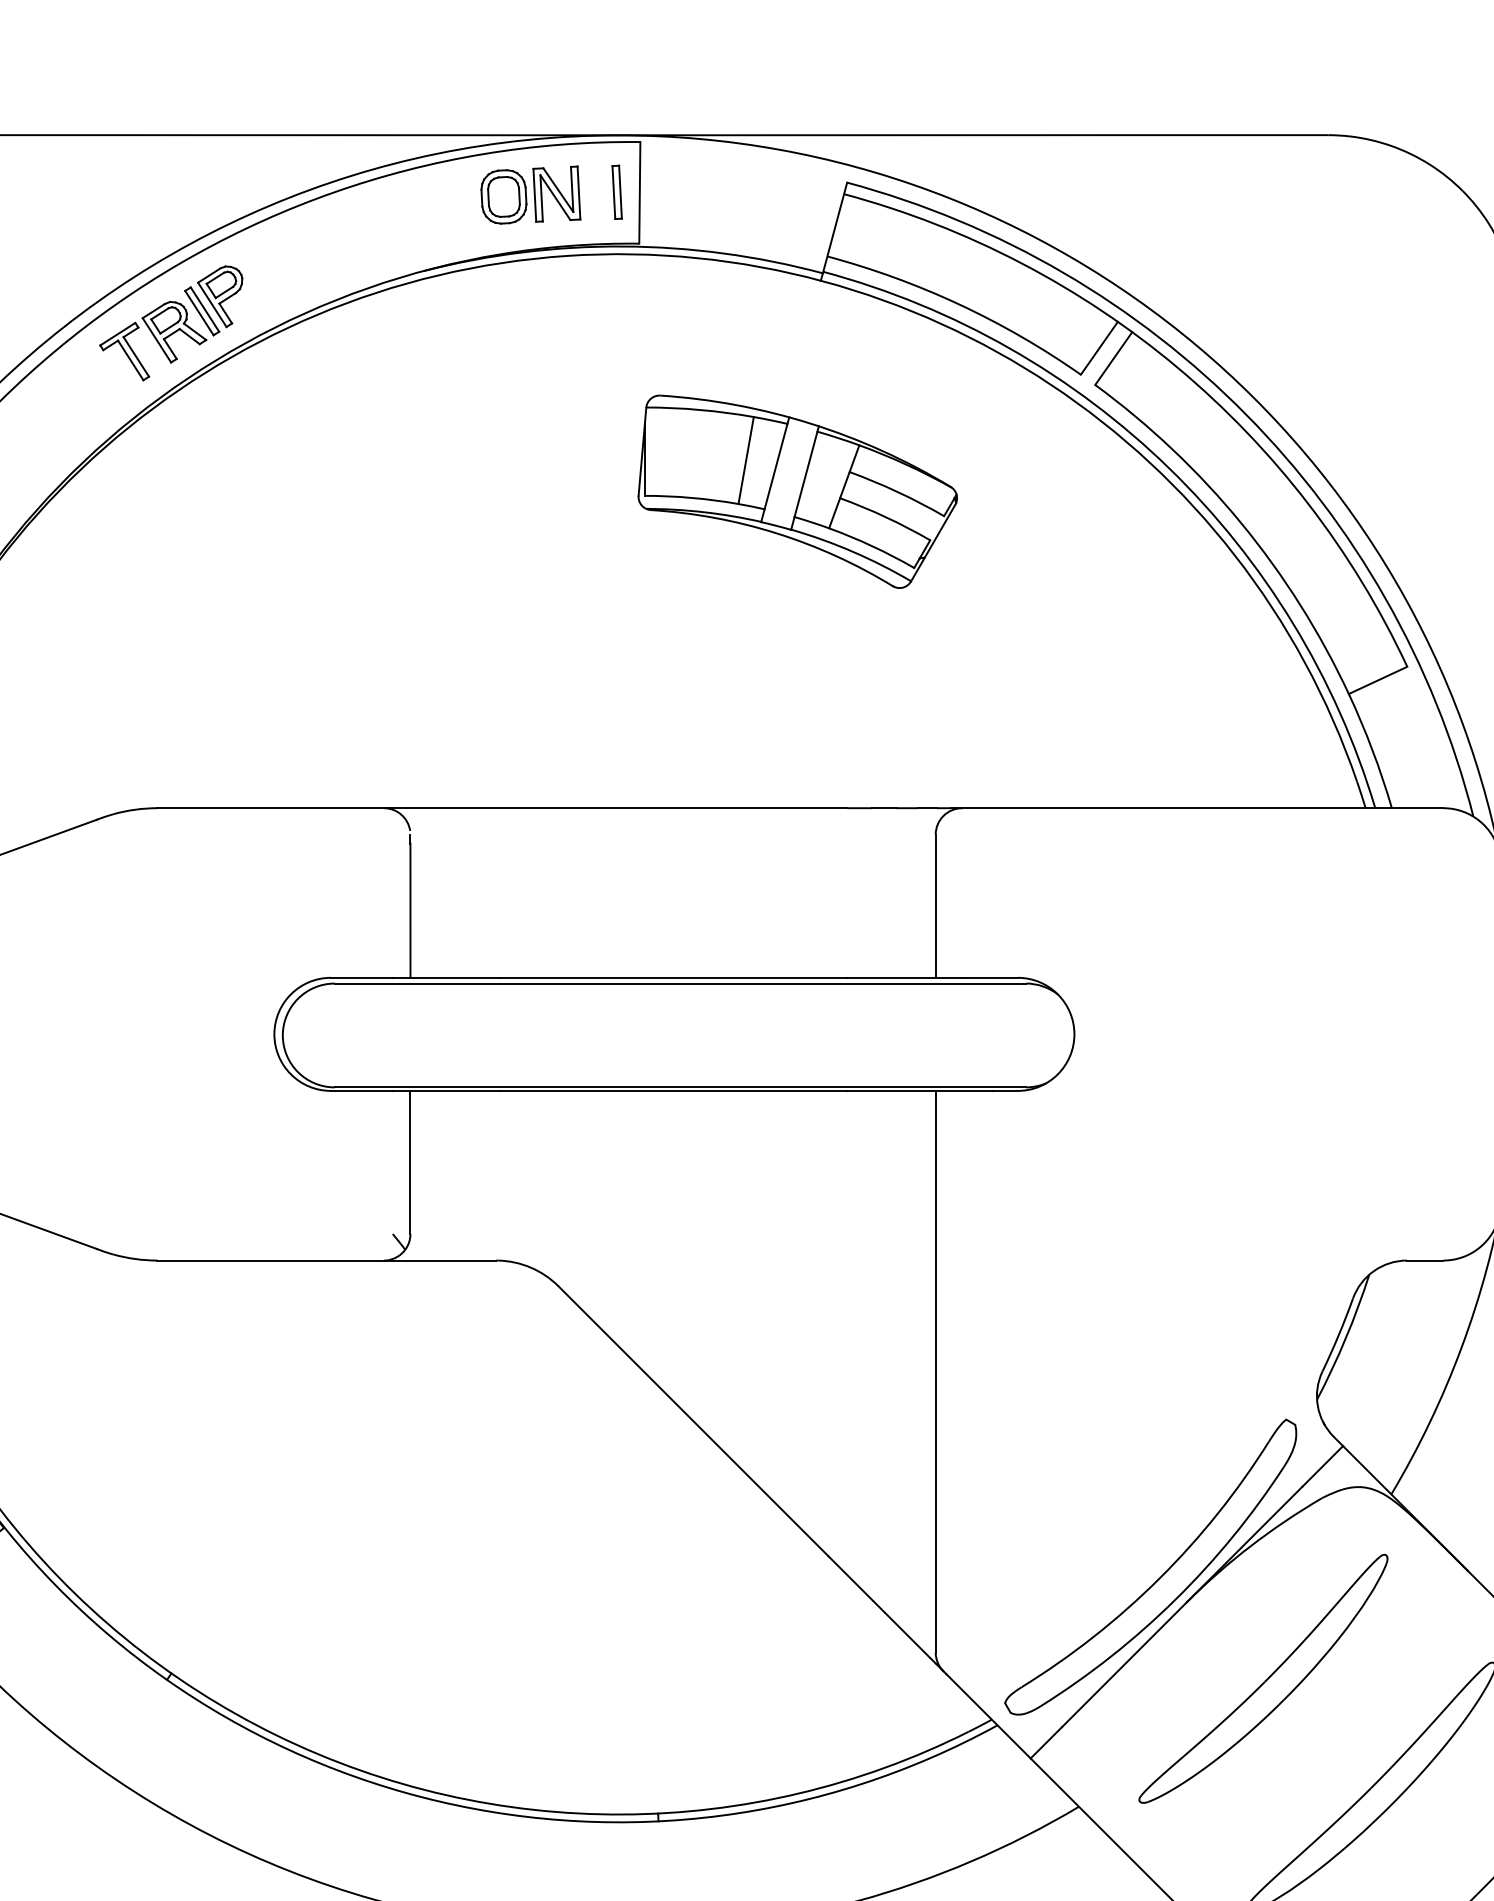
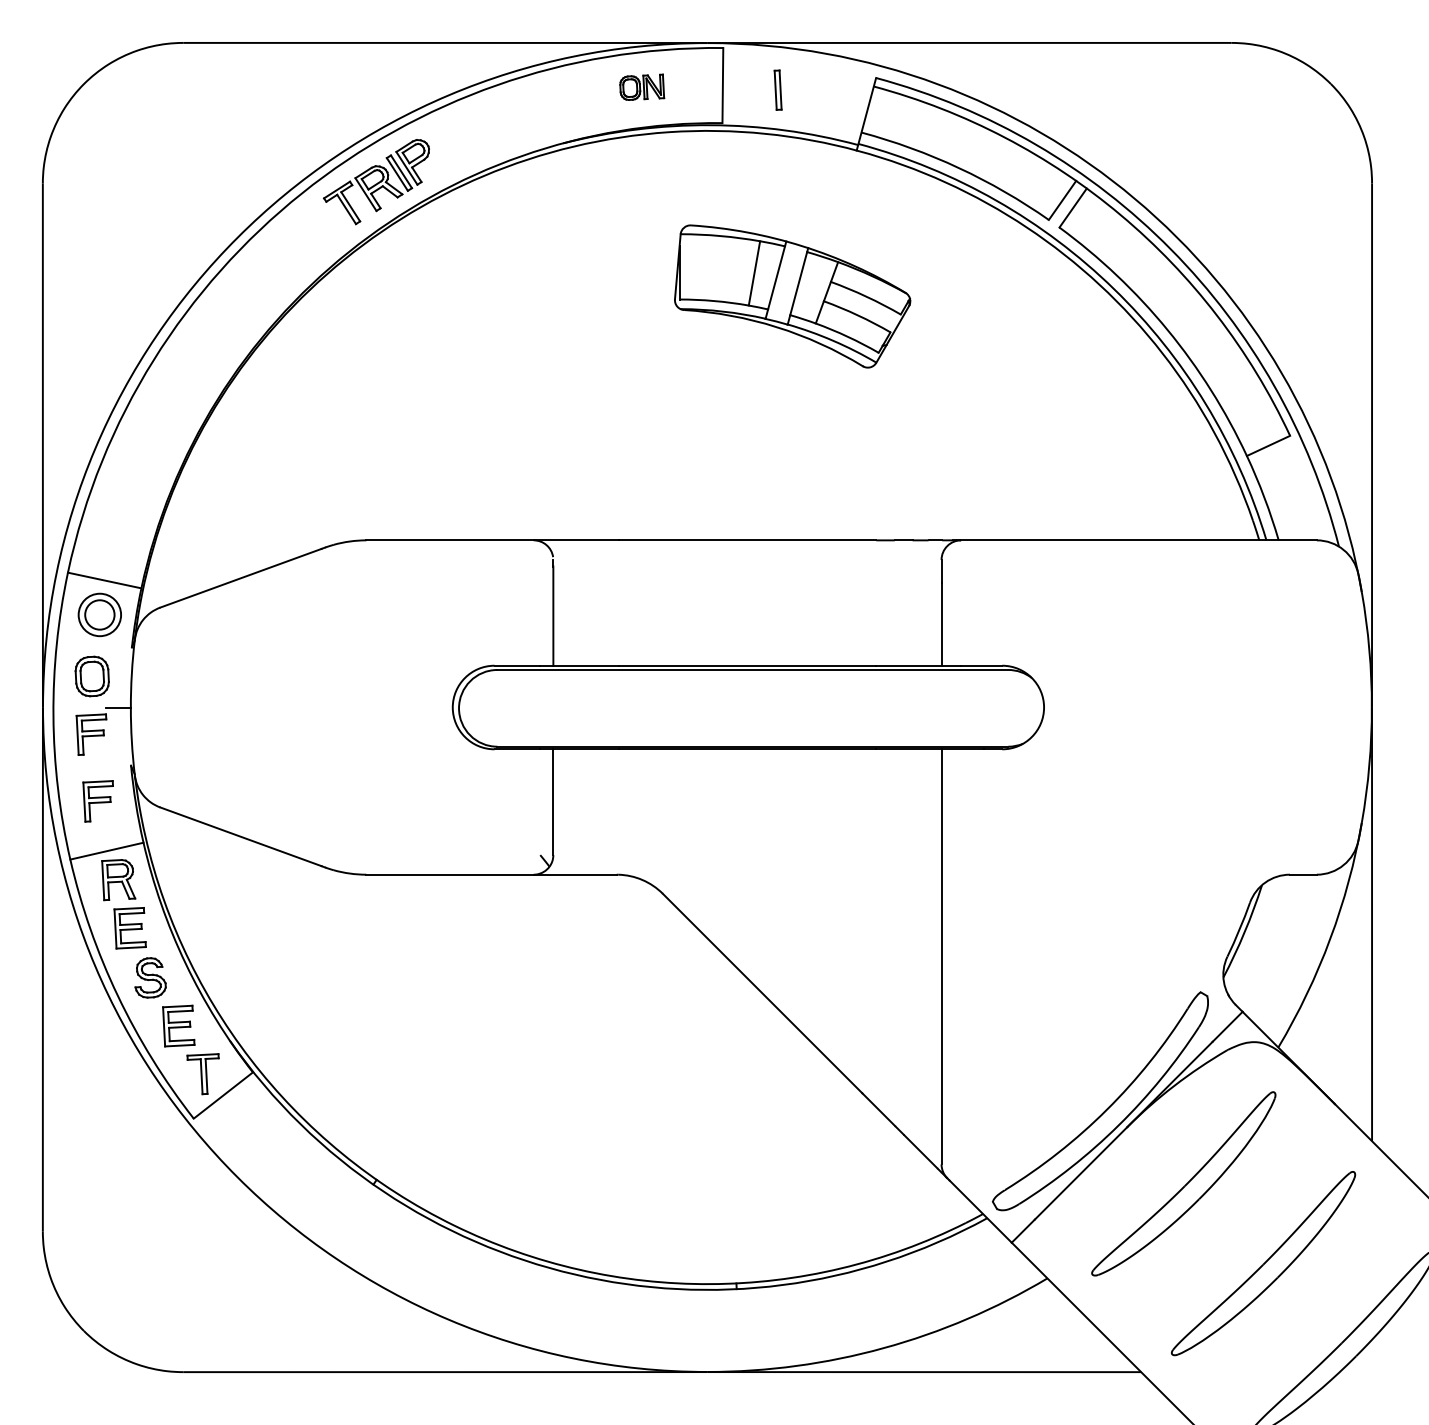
part: (616, 191) -> (777, 89), moved
part: (529, 195) -> (641, 87), size x0.6
part: (797, 491) -> (792, 296), moved

